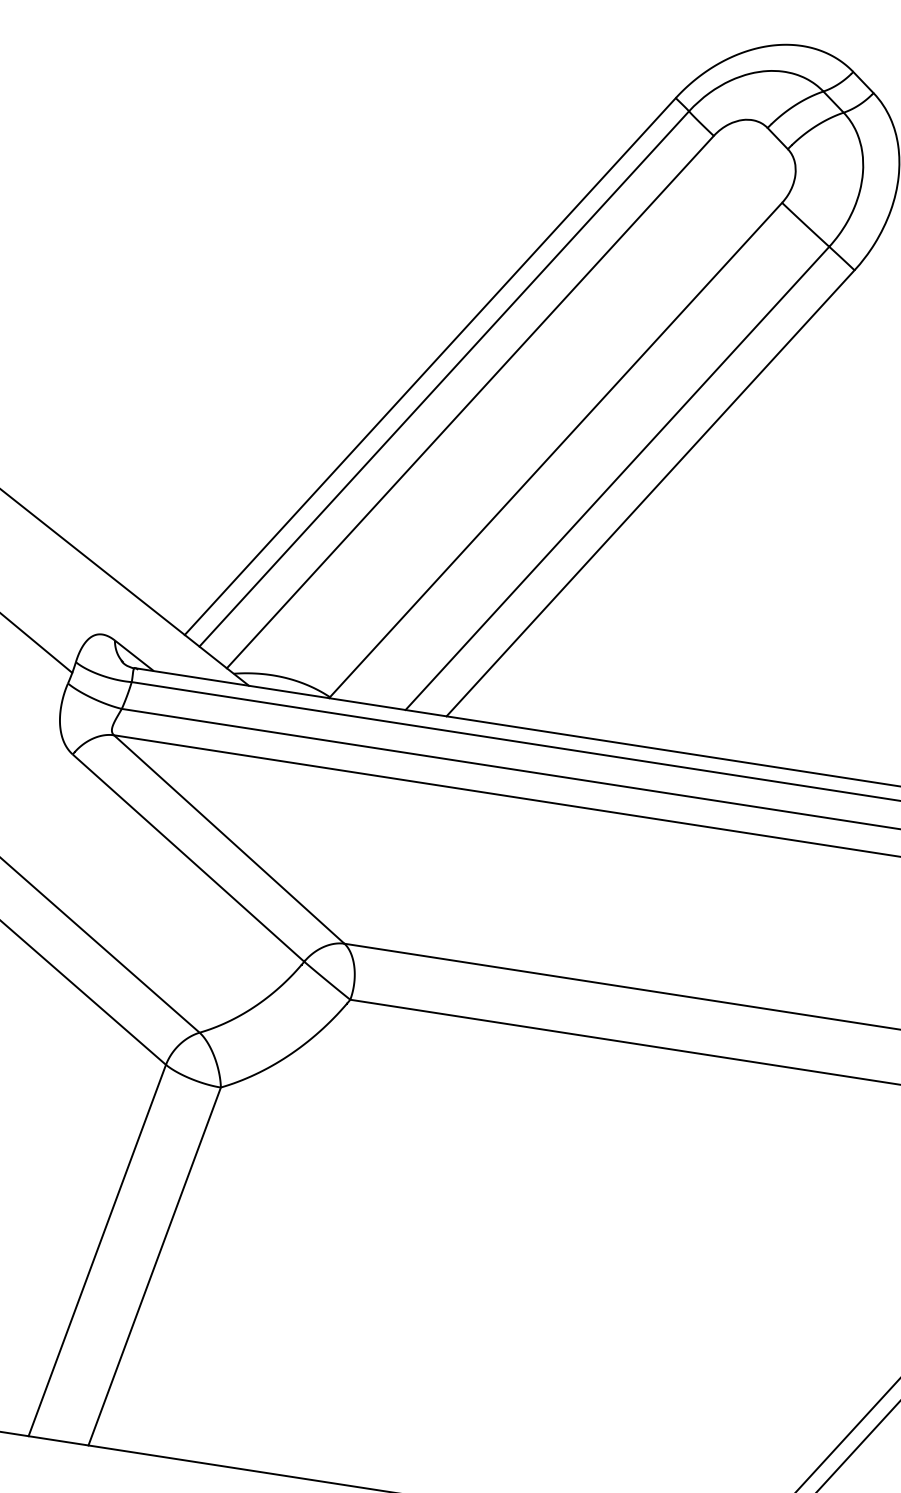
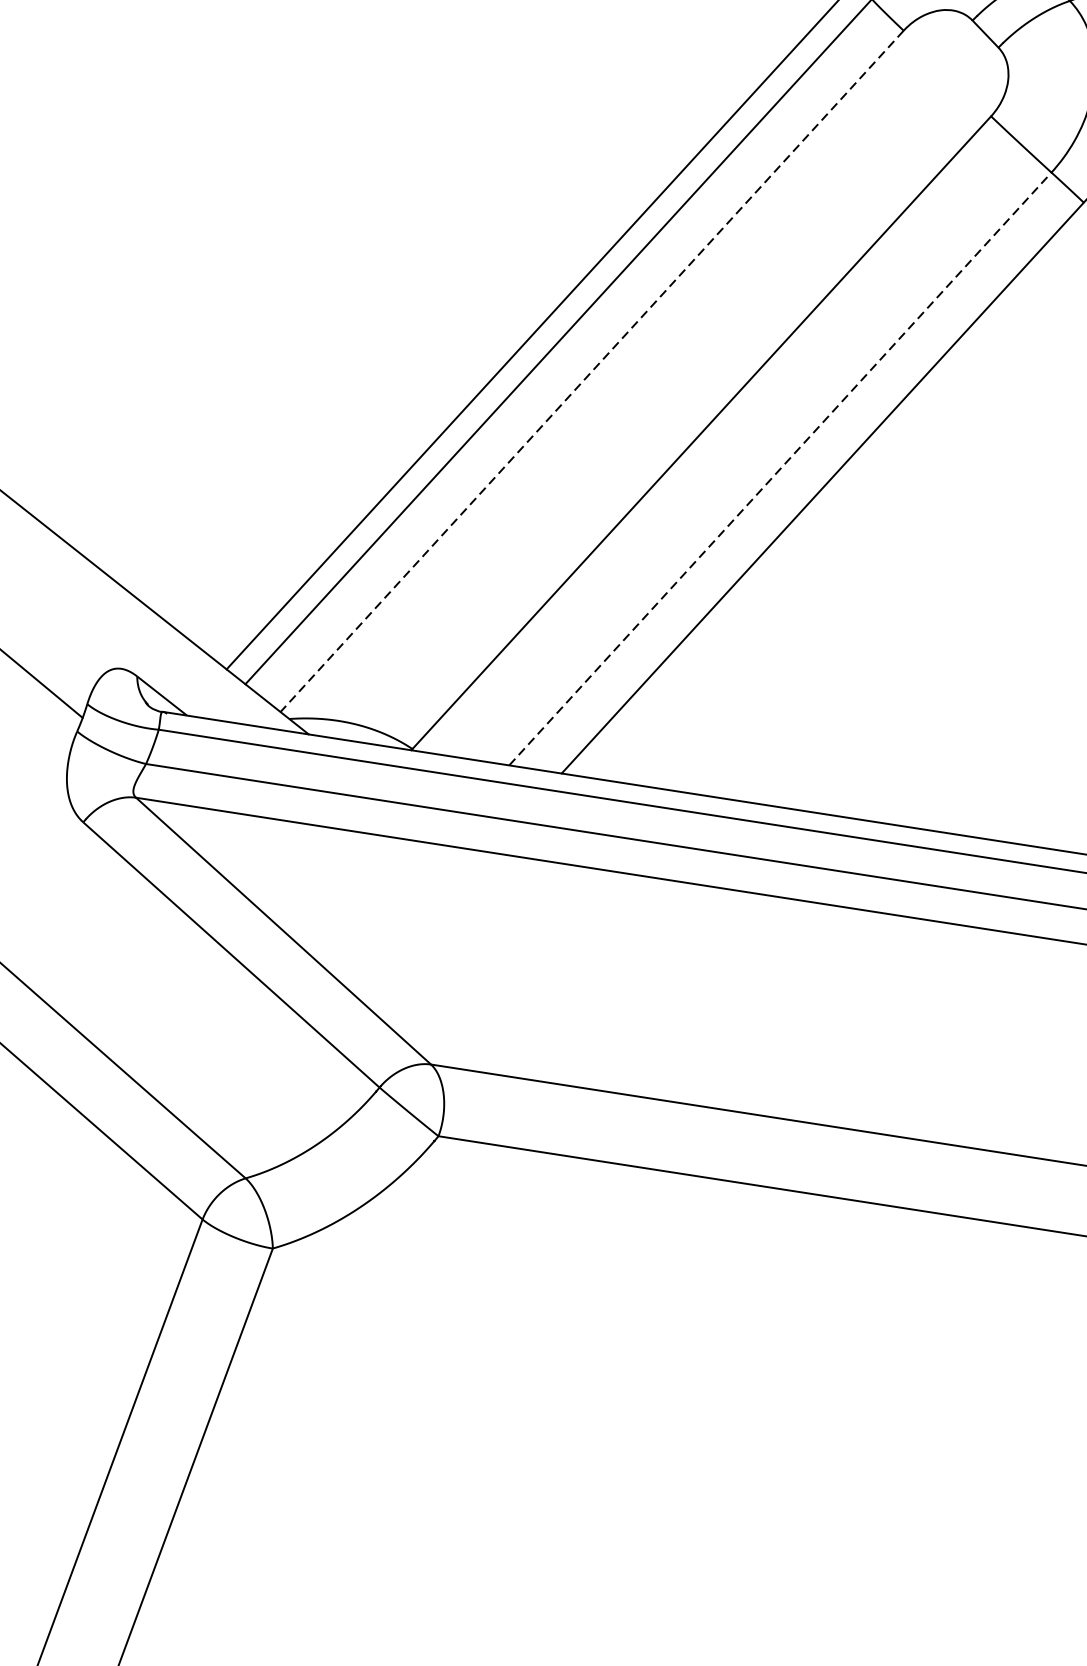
line: (470, 402) -> (592, 371), solid -> dashed
line: (617, 478) -> (780, 469), solid -> dashed

